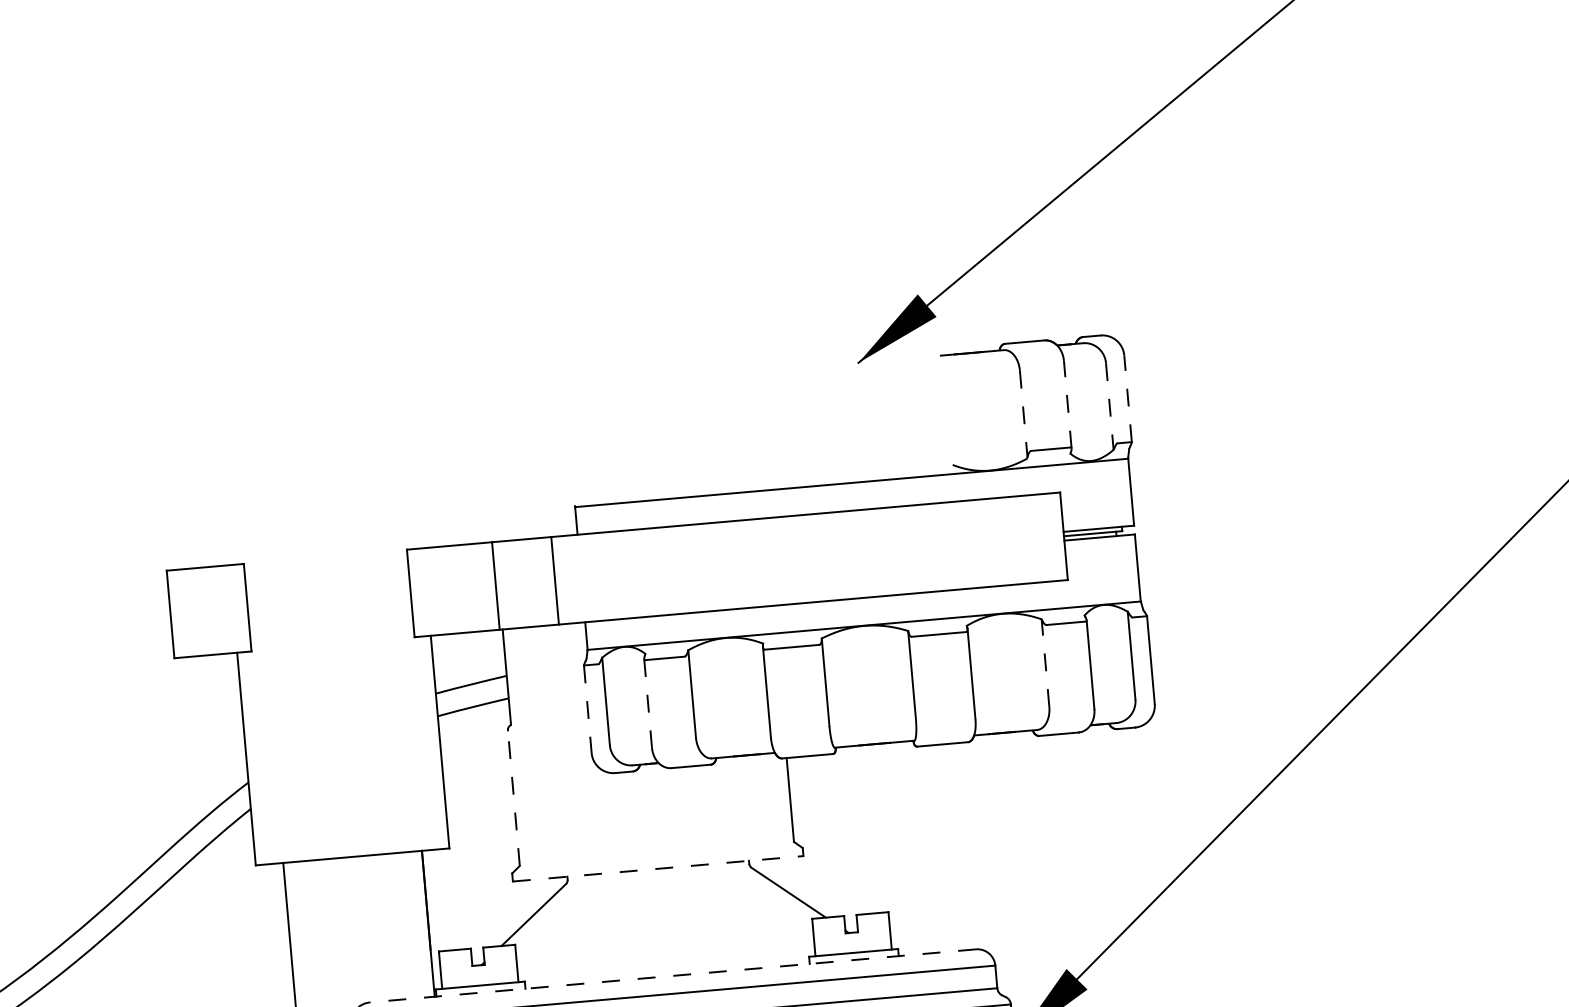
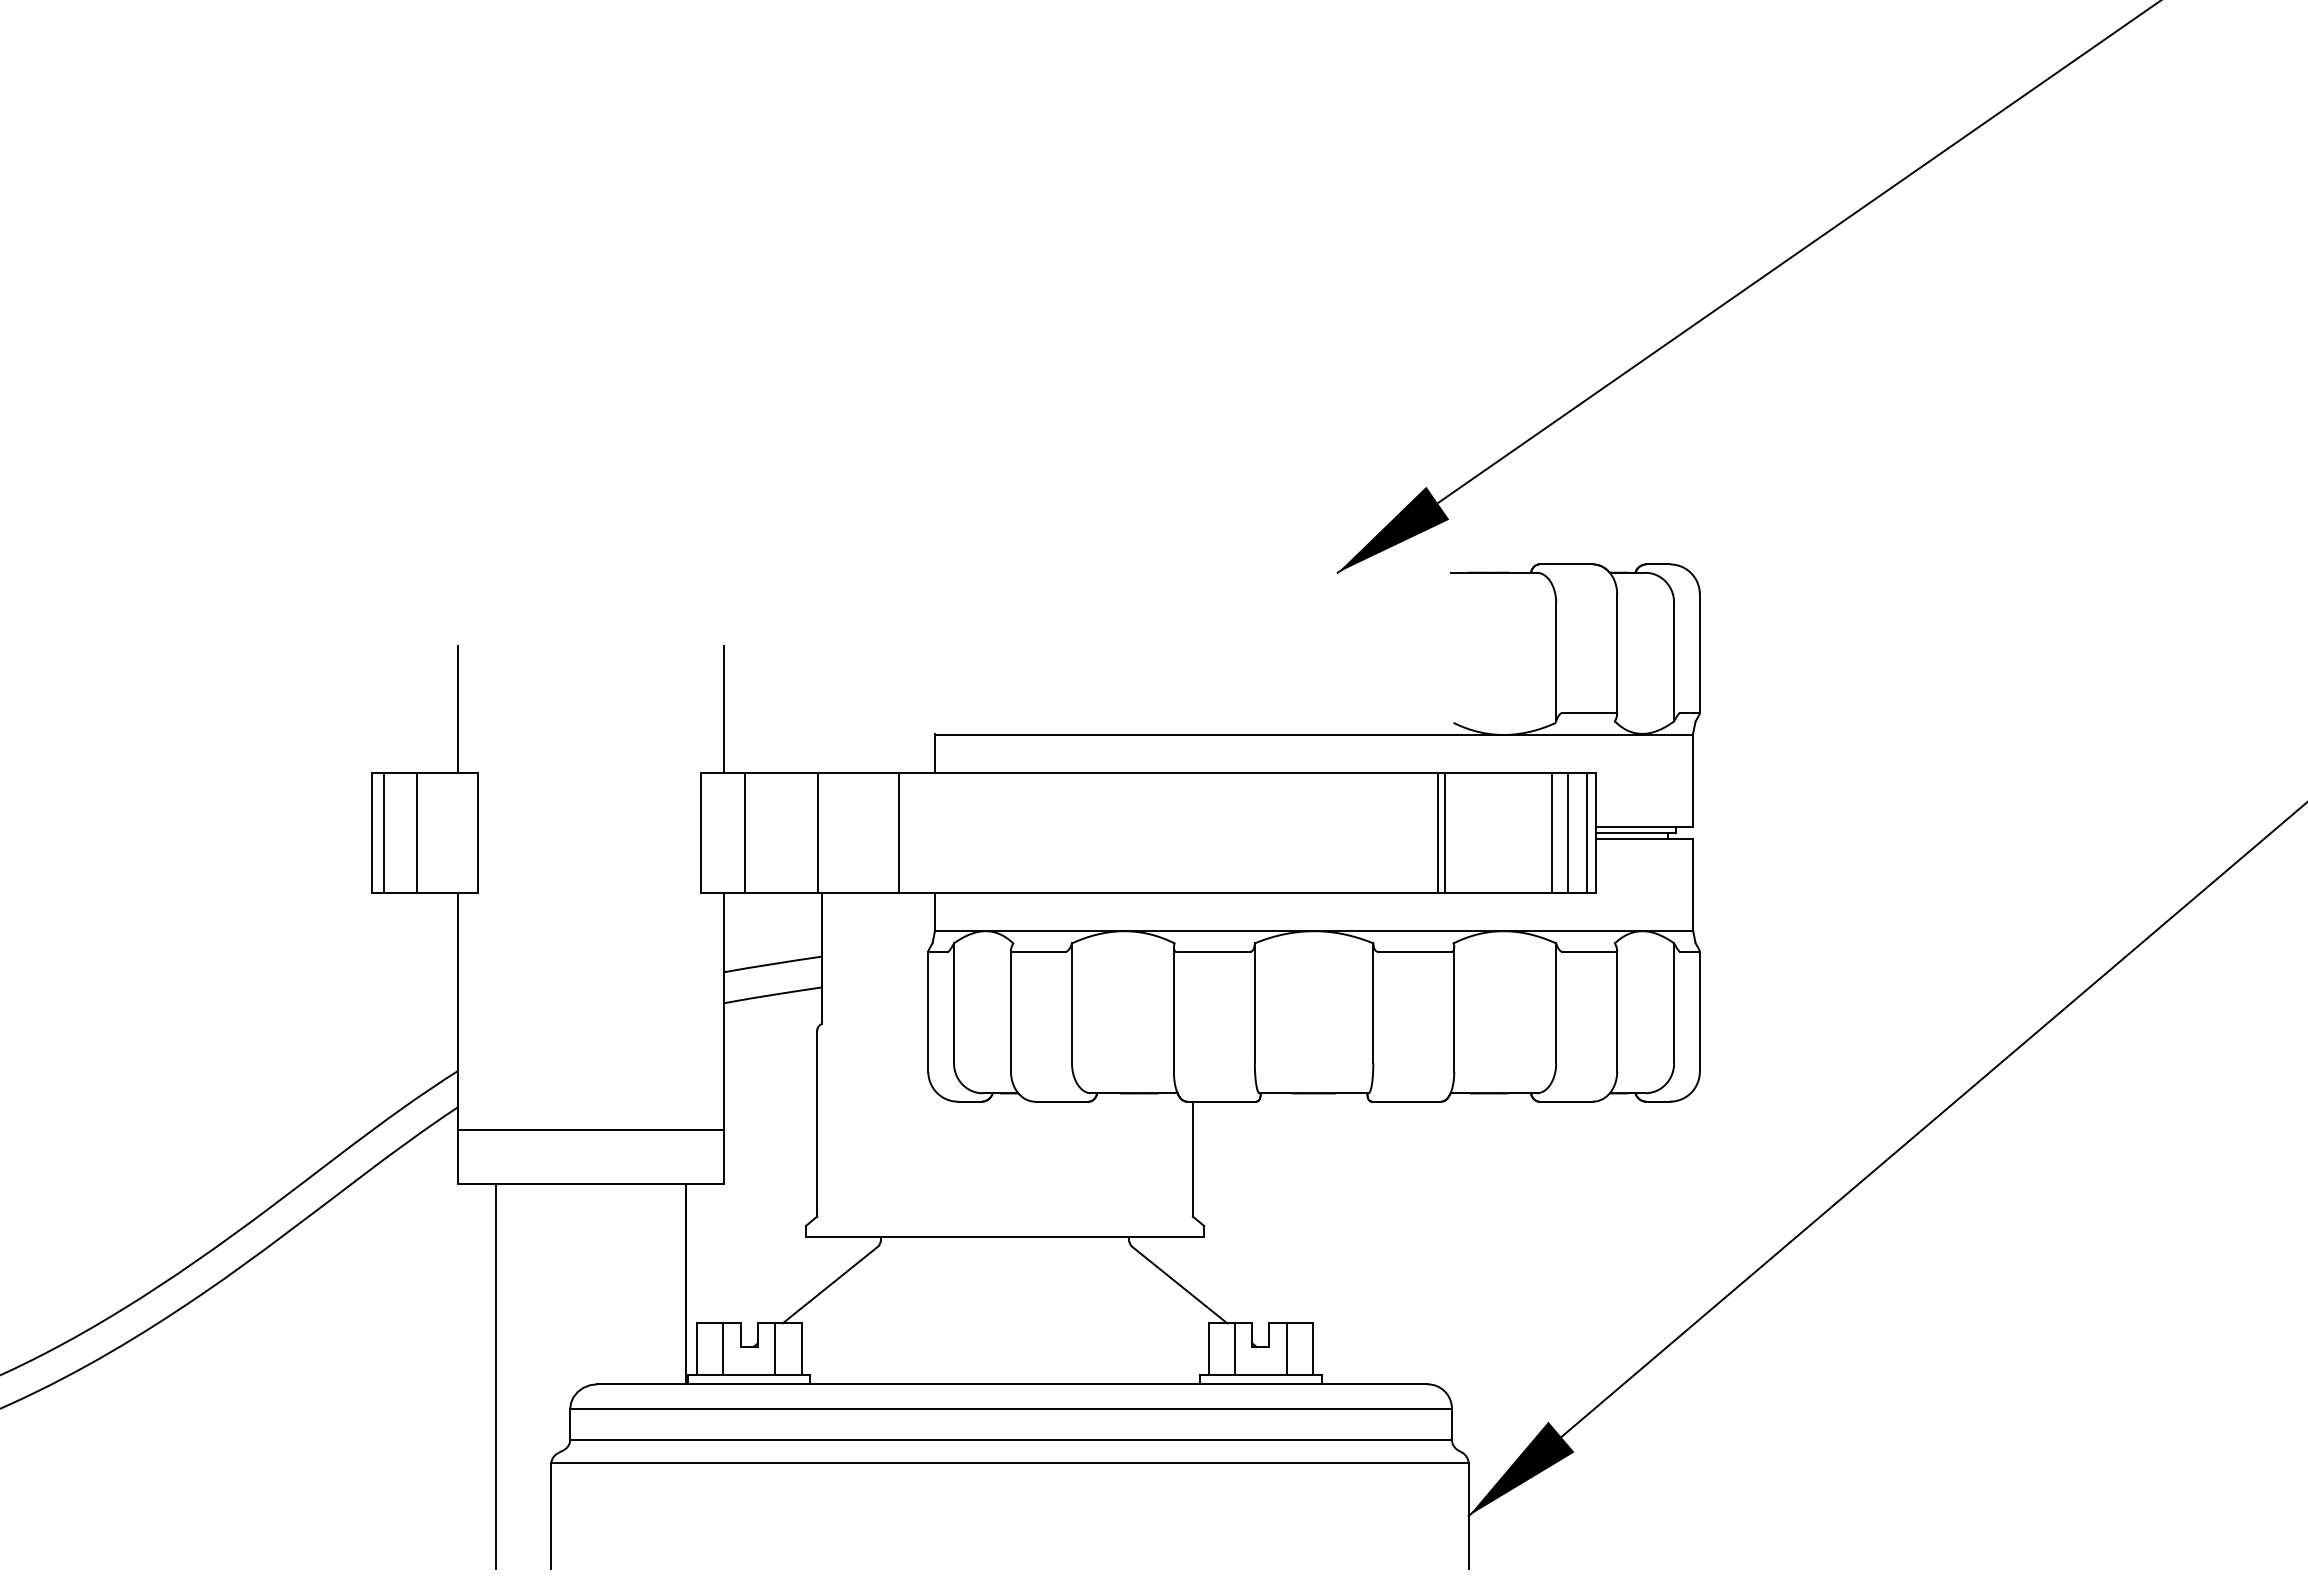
line: (1127, 398) -> (1699, 653), dashed -> solid
line: (1067, 403) -> (1617, 653), dashed -> solid
line: (1110, 406) -> (1674, 662), dashed -> solid
line: (1023, 414) -> (1556, 662), dashed -> solid
line: (419, 501) -> (723, 709), added
line: (225, 518) -> (458, 709), added
line: (1056, 537) -> (1586, 833), added
line: (1042, 538) -> (1567, 833), added
line: (1031, 539) -> (1552, 833), added
line: (948, 546) -> (1437, 833), added
line: (953, 546) -> (1445, 833), added
line: (443, 590) -> (745, 833), added
line: (202, 611) -> (416, 833), added
line: (179, 613) -> (384, 833), added
line: (1045, 663) -> (1556, 1003), dashed -> solid
line: (647, 703) -> (1010, 1010), dashed -> solid
line: (588, 709) -> (928, 1012), dashed -> solid
line: (514, 797) -> (817, 1123), dashed -> solid
line: (348, 817) -> (590, 1130), added
line: (658, 868) -> (1005, 1236), dashed -> solid
line: (870, 932) -> (1286, 1348), added
line: (832, 935) -> (1234, 1348), added
line: (497, 964) -> (775, 1348), added
line: (459, 968) -> (723, 1348), added
line: (672, 976) -> (1011, 1384), dashed -> solid

